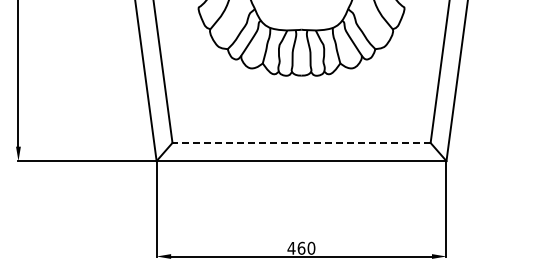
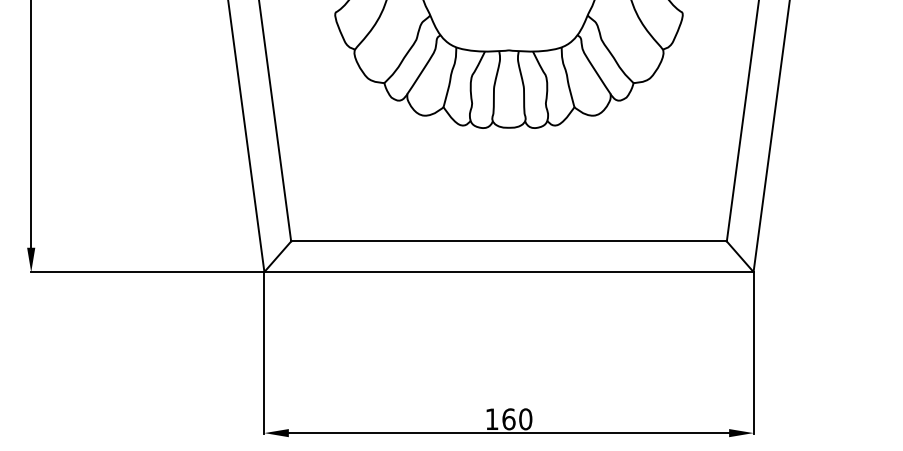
line: (301, 142) -> (508, 240), dashed -> solid
text: (291, 248) -> (492, 419), 460 -> 160

